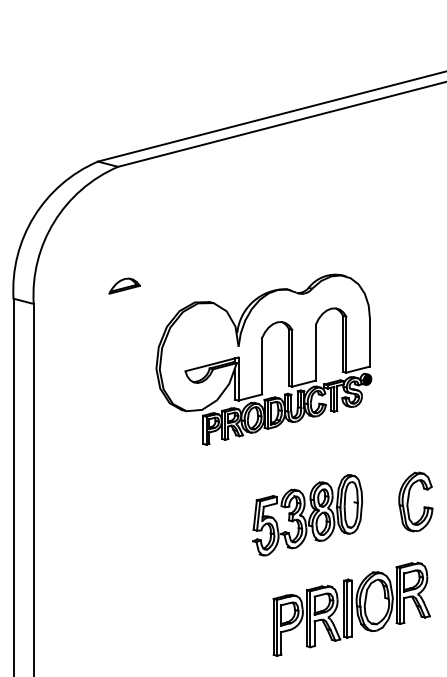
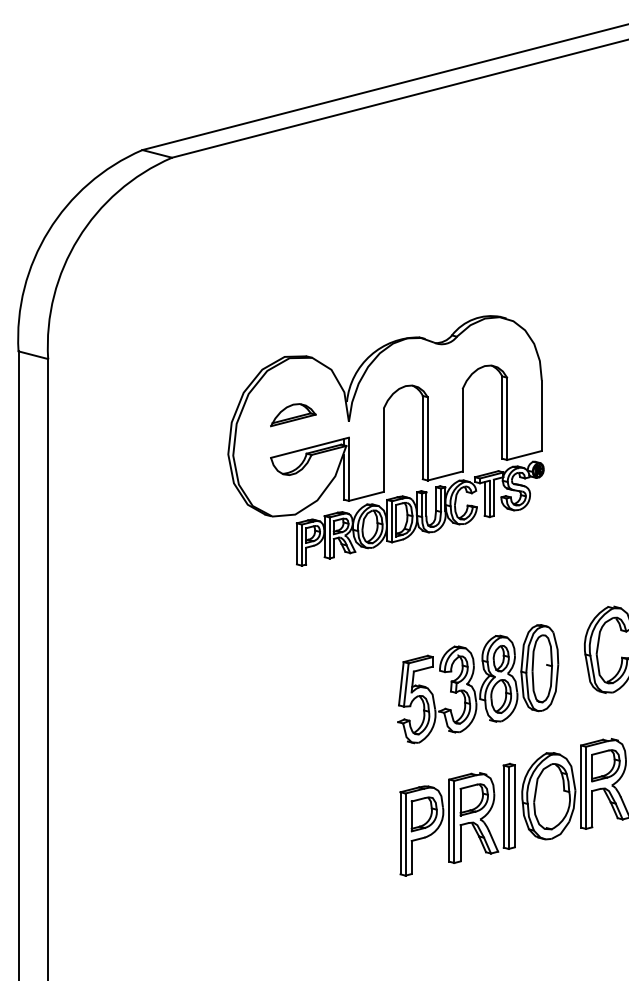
part: (124, 285) -> (293, 414), moved
part: (307, 515) -> (478, 684), moved

